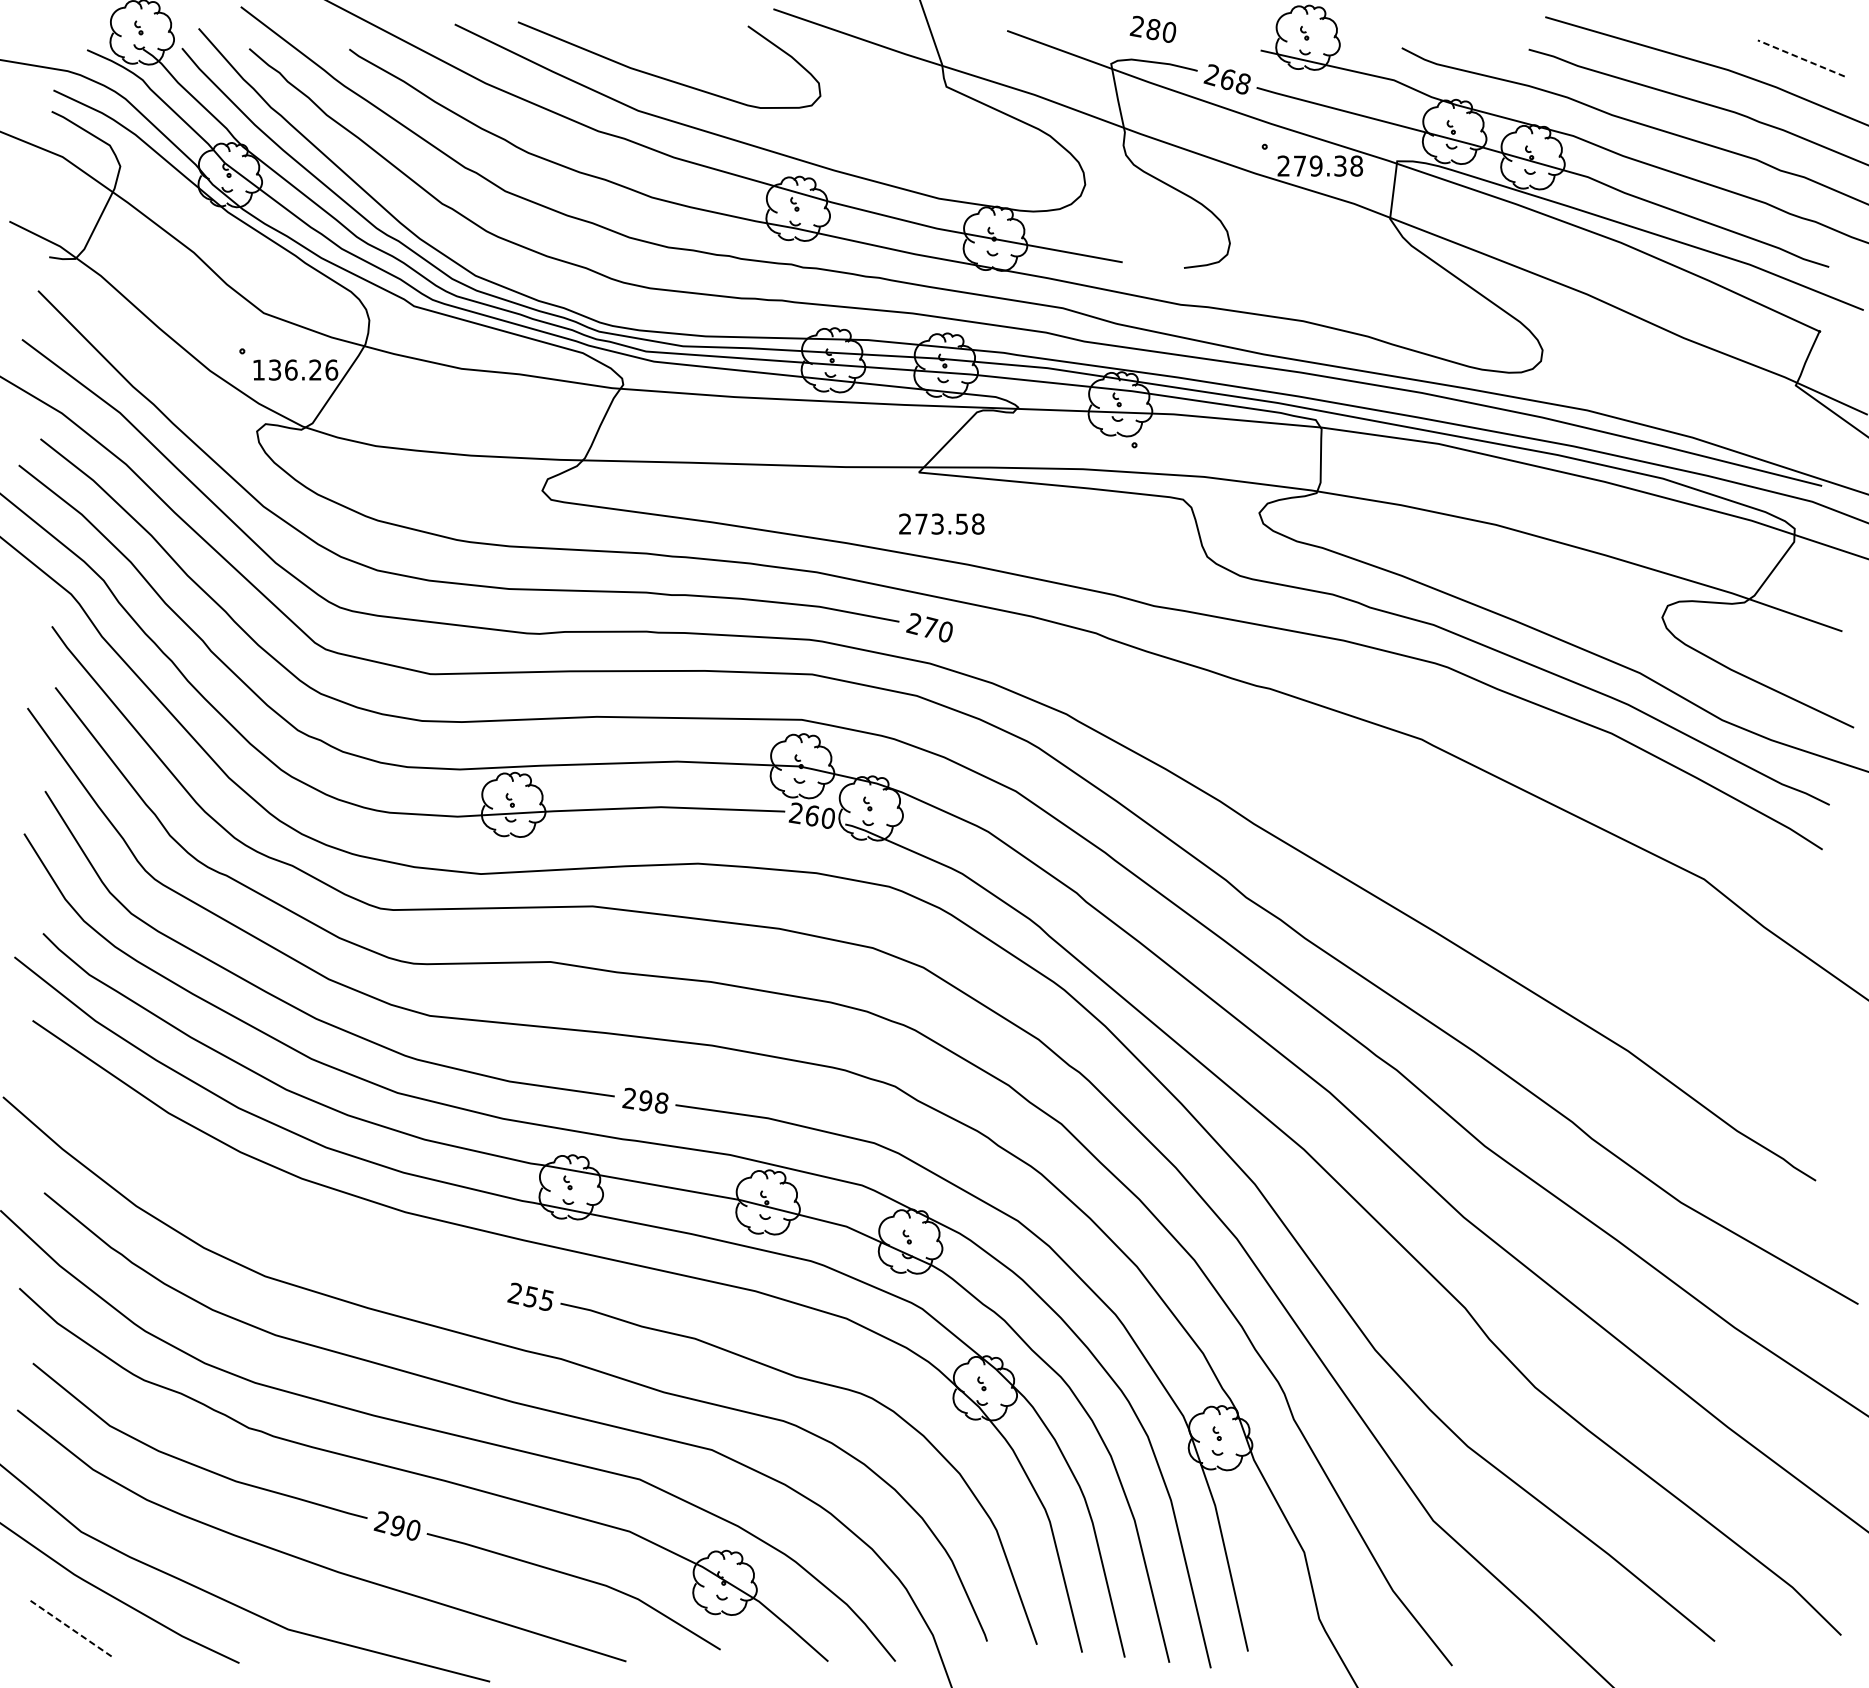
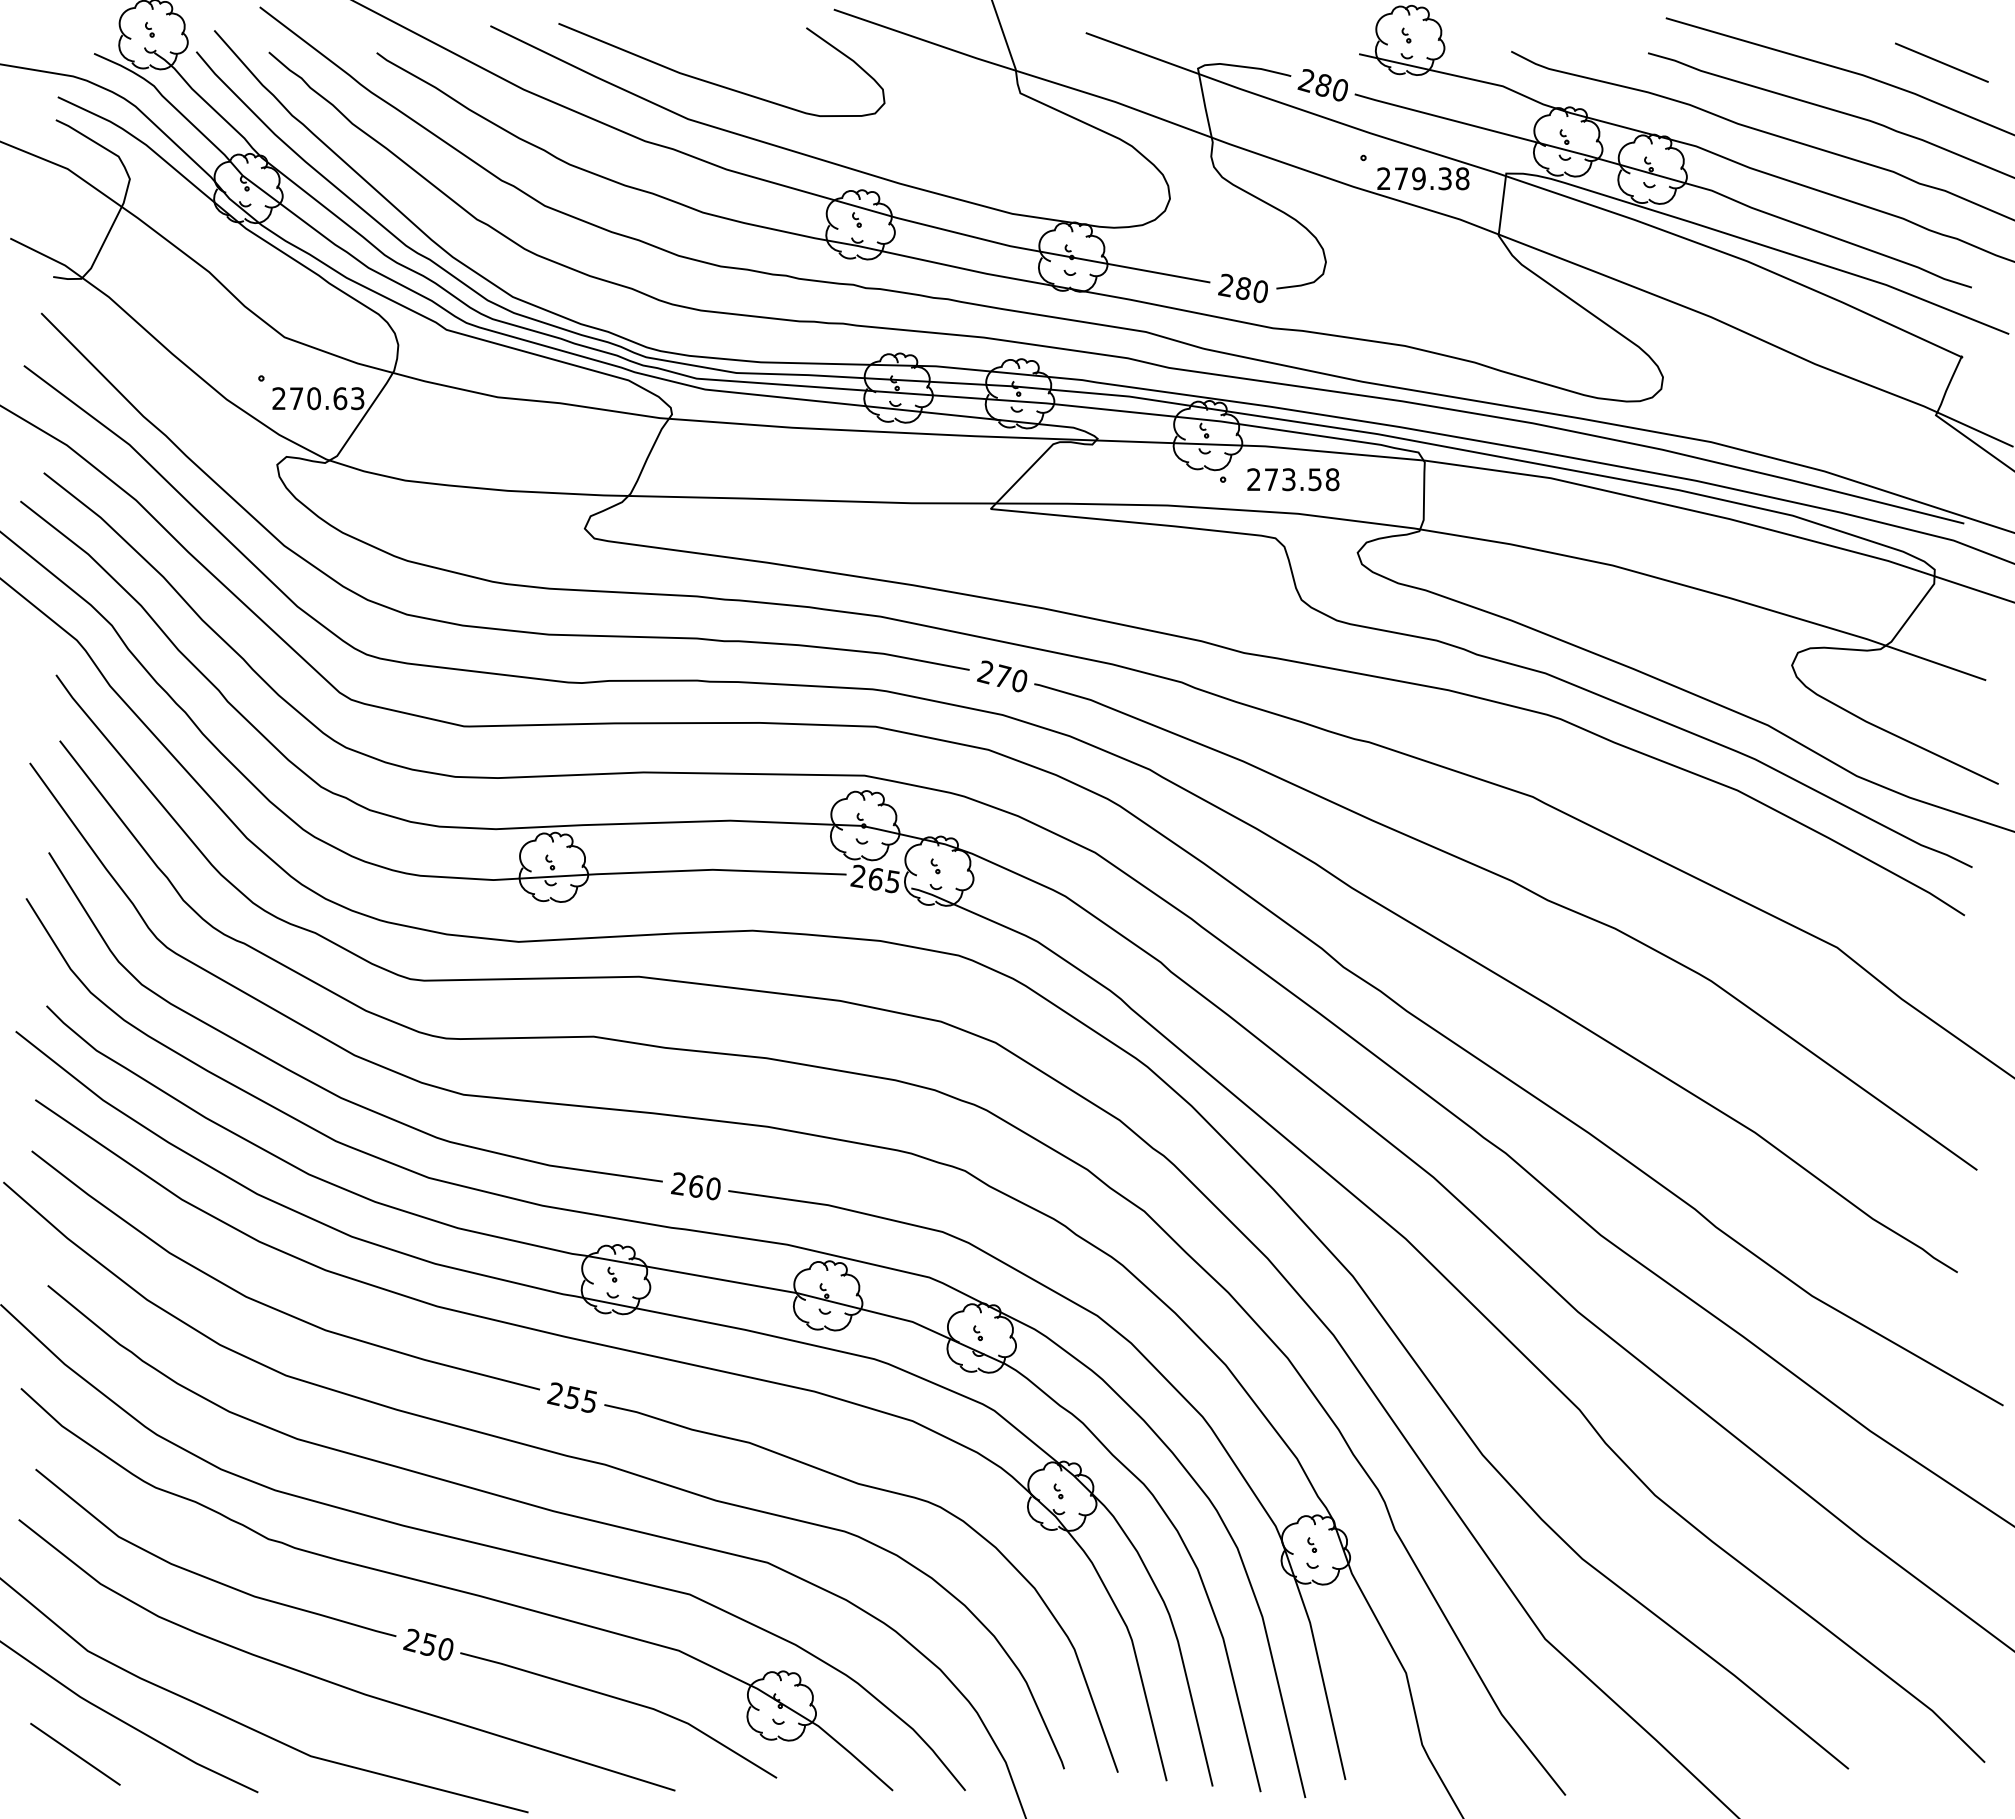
text: (1152, 28) -> (1242, 287), moved
line: (1800, 58) -> (1941, 62), dashed -> solid
text: (1235, 81) -> (1331, 87), 268 -> 280
text: (295, 369) -> (318, 398), 136.26 -> 270.63
text: (941, 523) -> (1293, 479), moved
text: (827, 818) -> (892, 881), 260 -> 265
curve: (1413, 824) -> (1523, 888), added
text: (653, 1101) -> (704, 1187), 298 -> 260
curve: (248, 1210) -> (267, 1304), added
text: (397, 1524) -> (428, 1643), 290 -> 250
line: (69, 1627) -> (75, 1754), dashed -> solid

